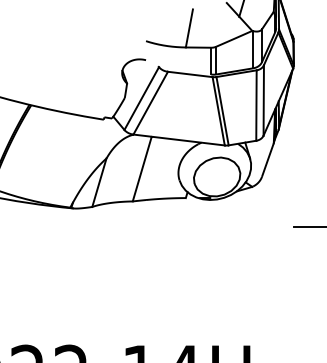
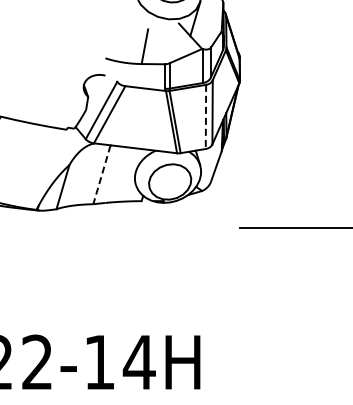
line: (255, 106) -> (205, 117), solid -> dashed
line: (141, 168) -> (101, 174), solid -> dashed

